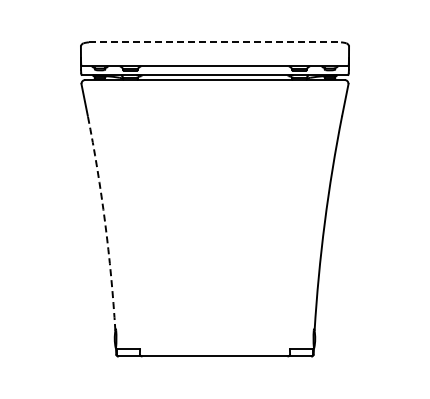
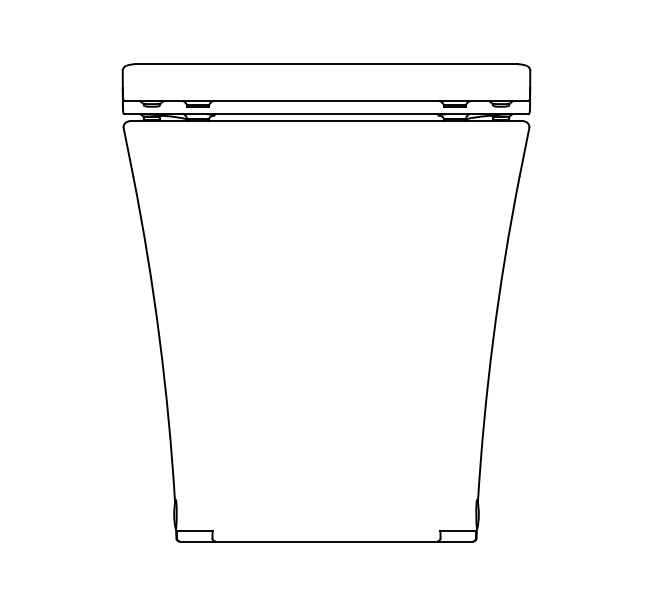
line: (215, 42) -> (327, 64), dashed -> solid
arc: (105, 222) -> (160, 337), dashed -> solid

